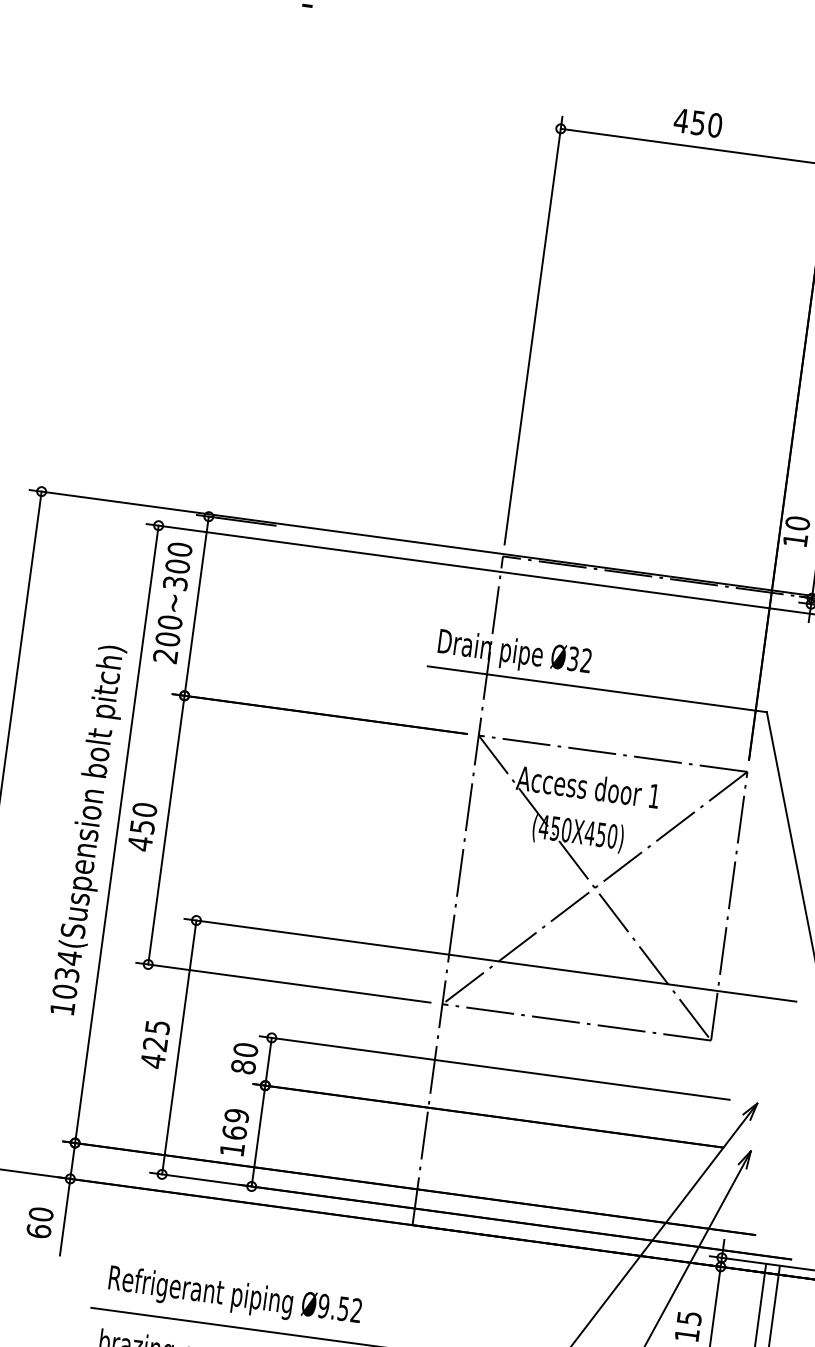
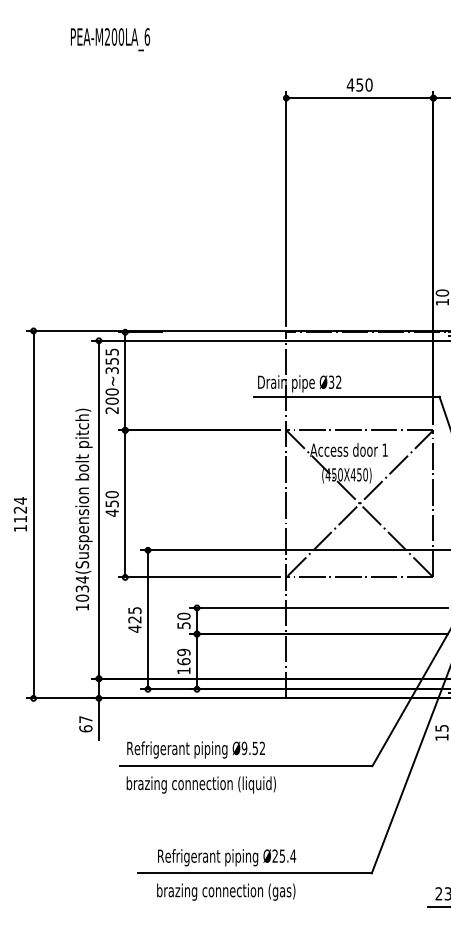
text: (177, 557) -> (111, 356), 200~300 -> 200~355
text: (242, 1066) -> (183, 625), 80 -> 50
text: (40, 1214) -> (85, 719), 60 -> 67

